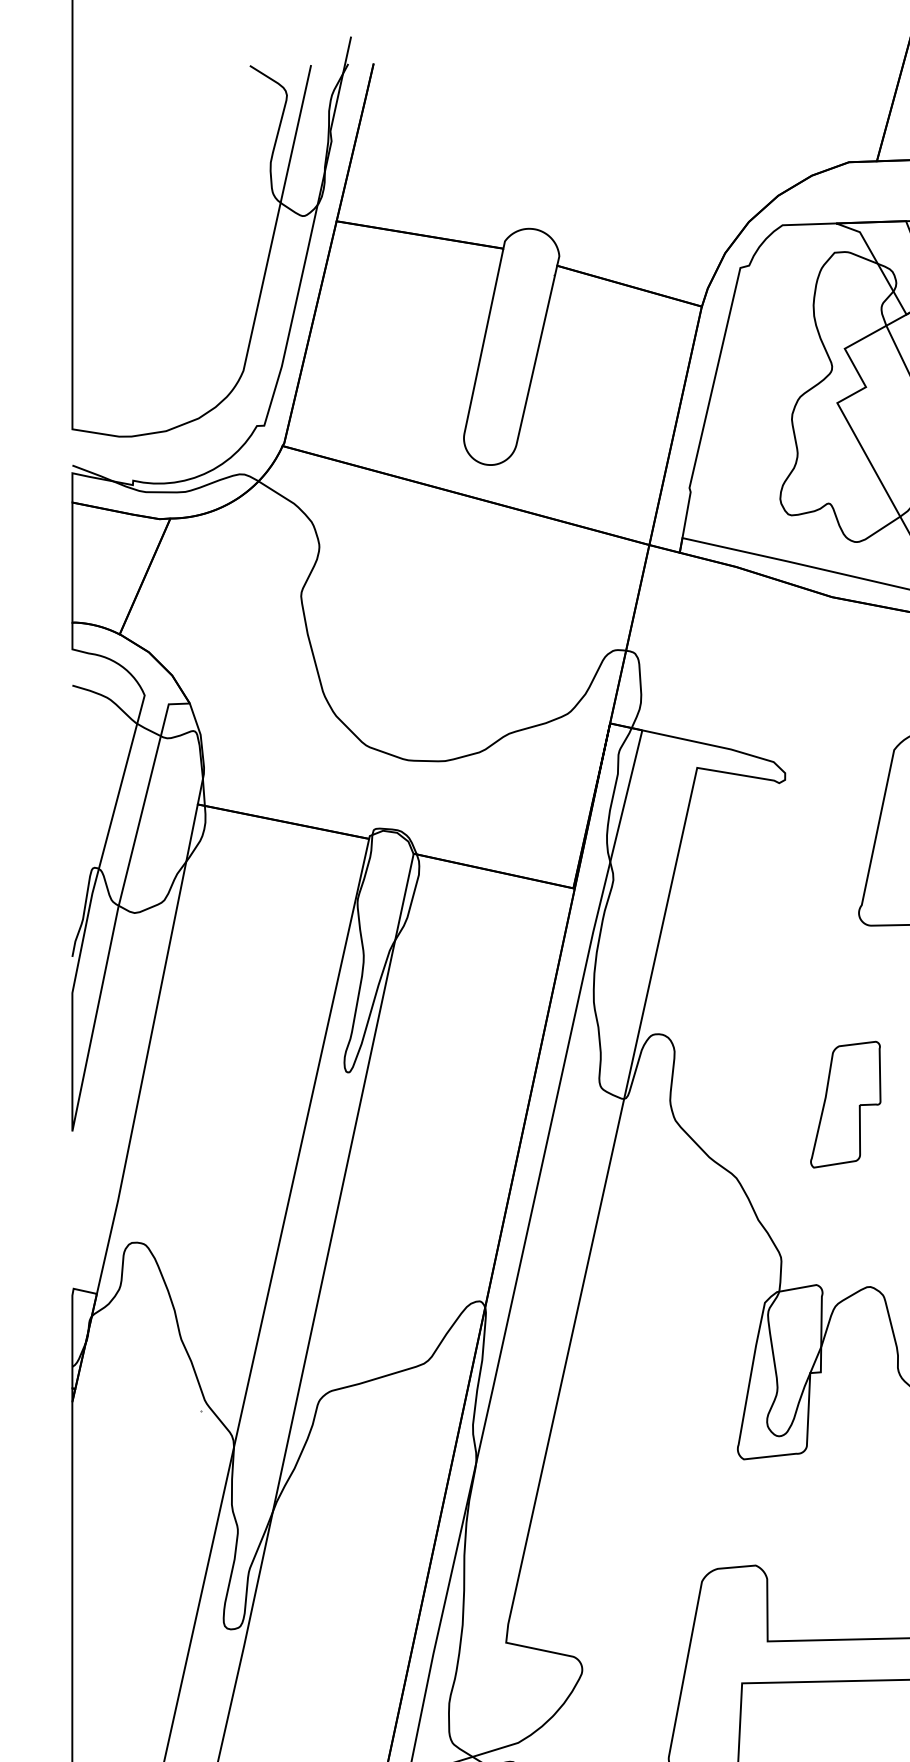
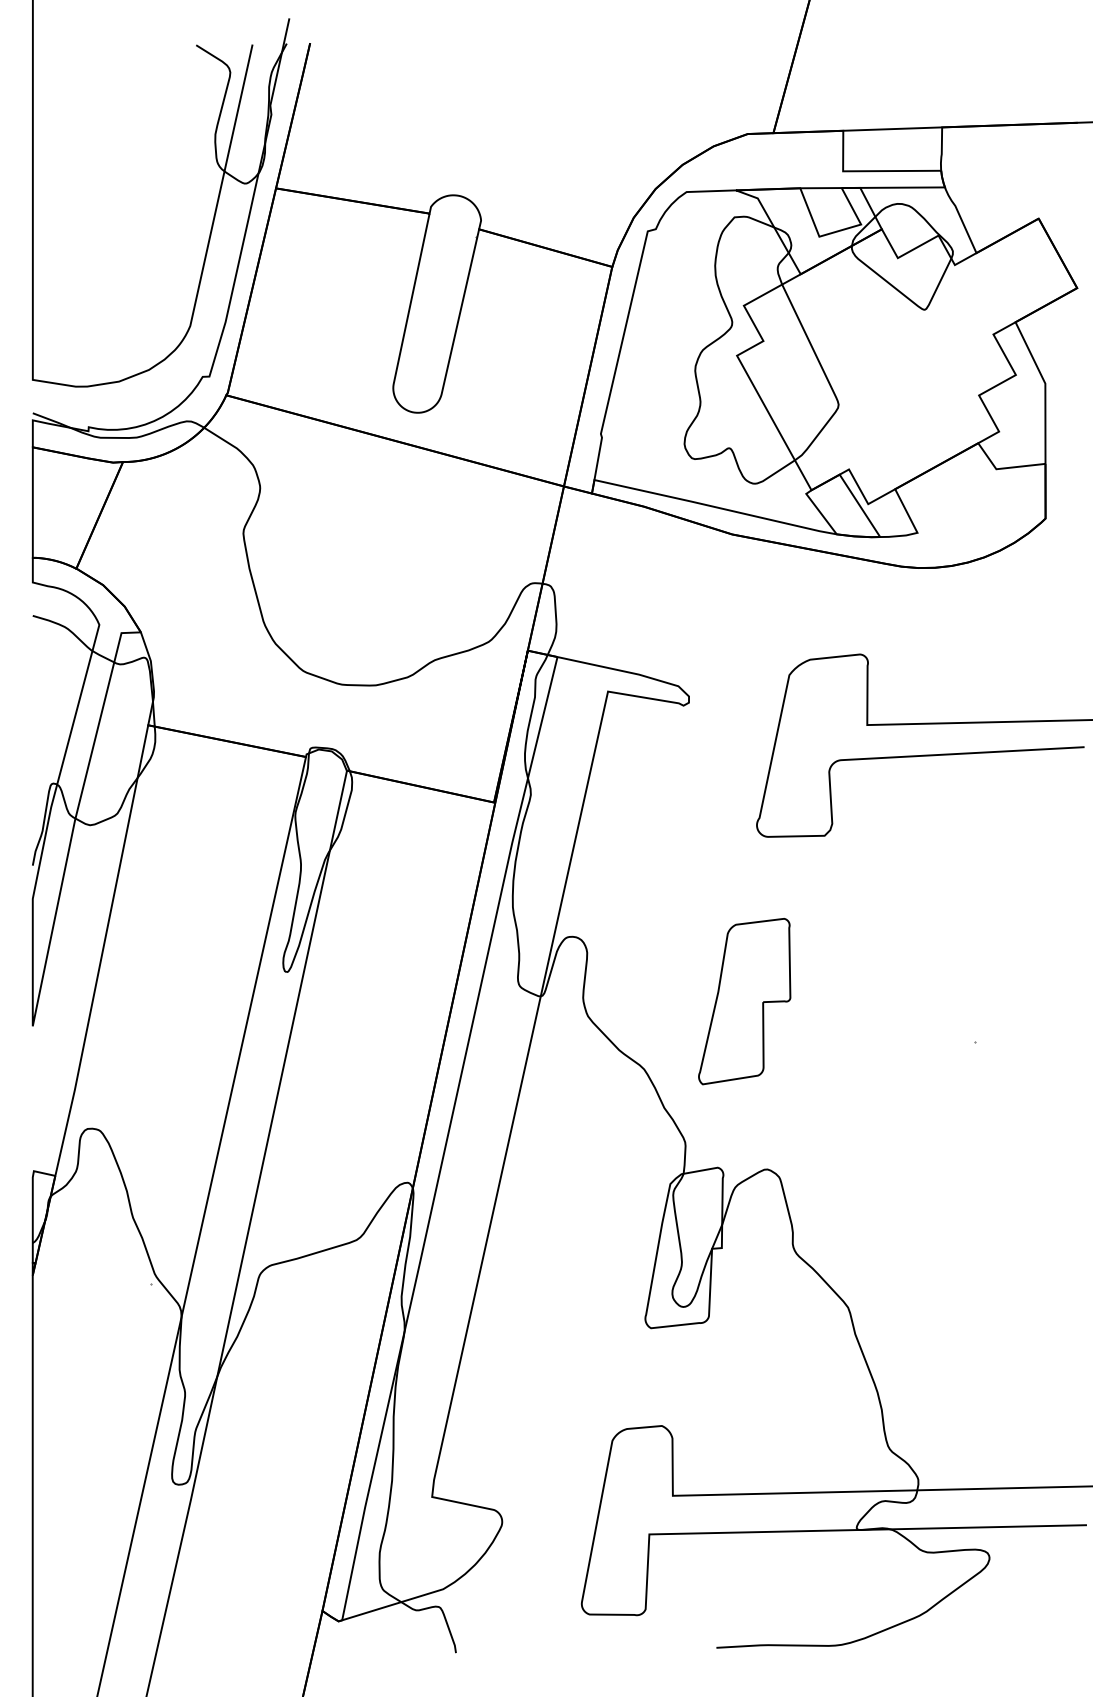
part: (845, 1104) -> (744, 1001), size x1.43

